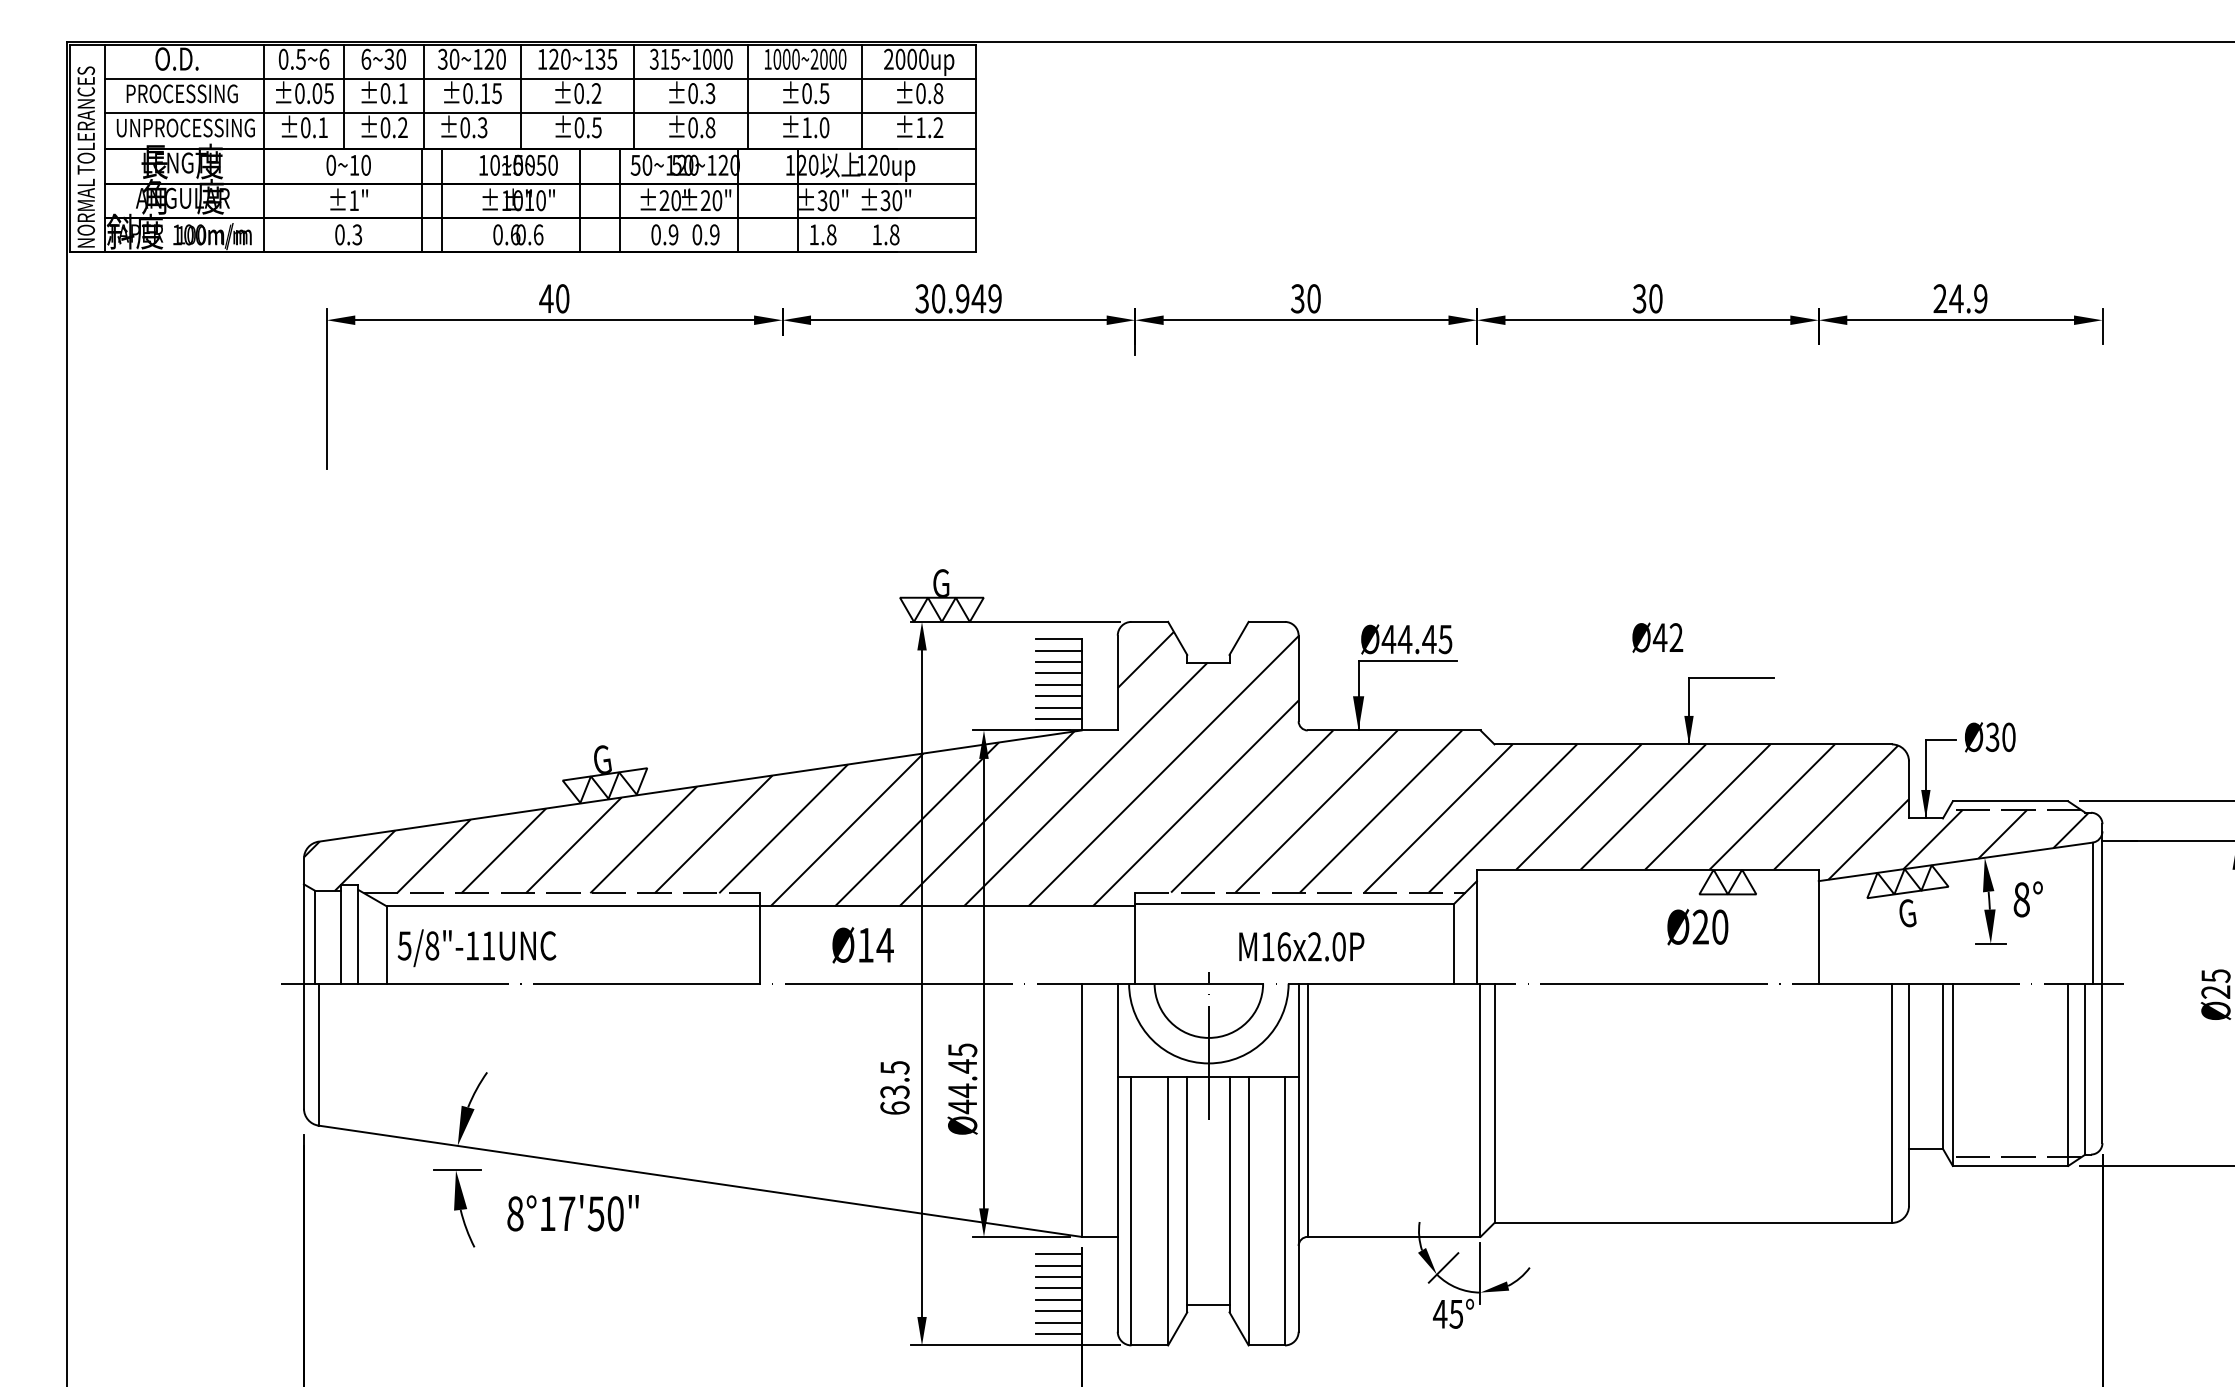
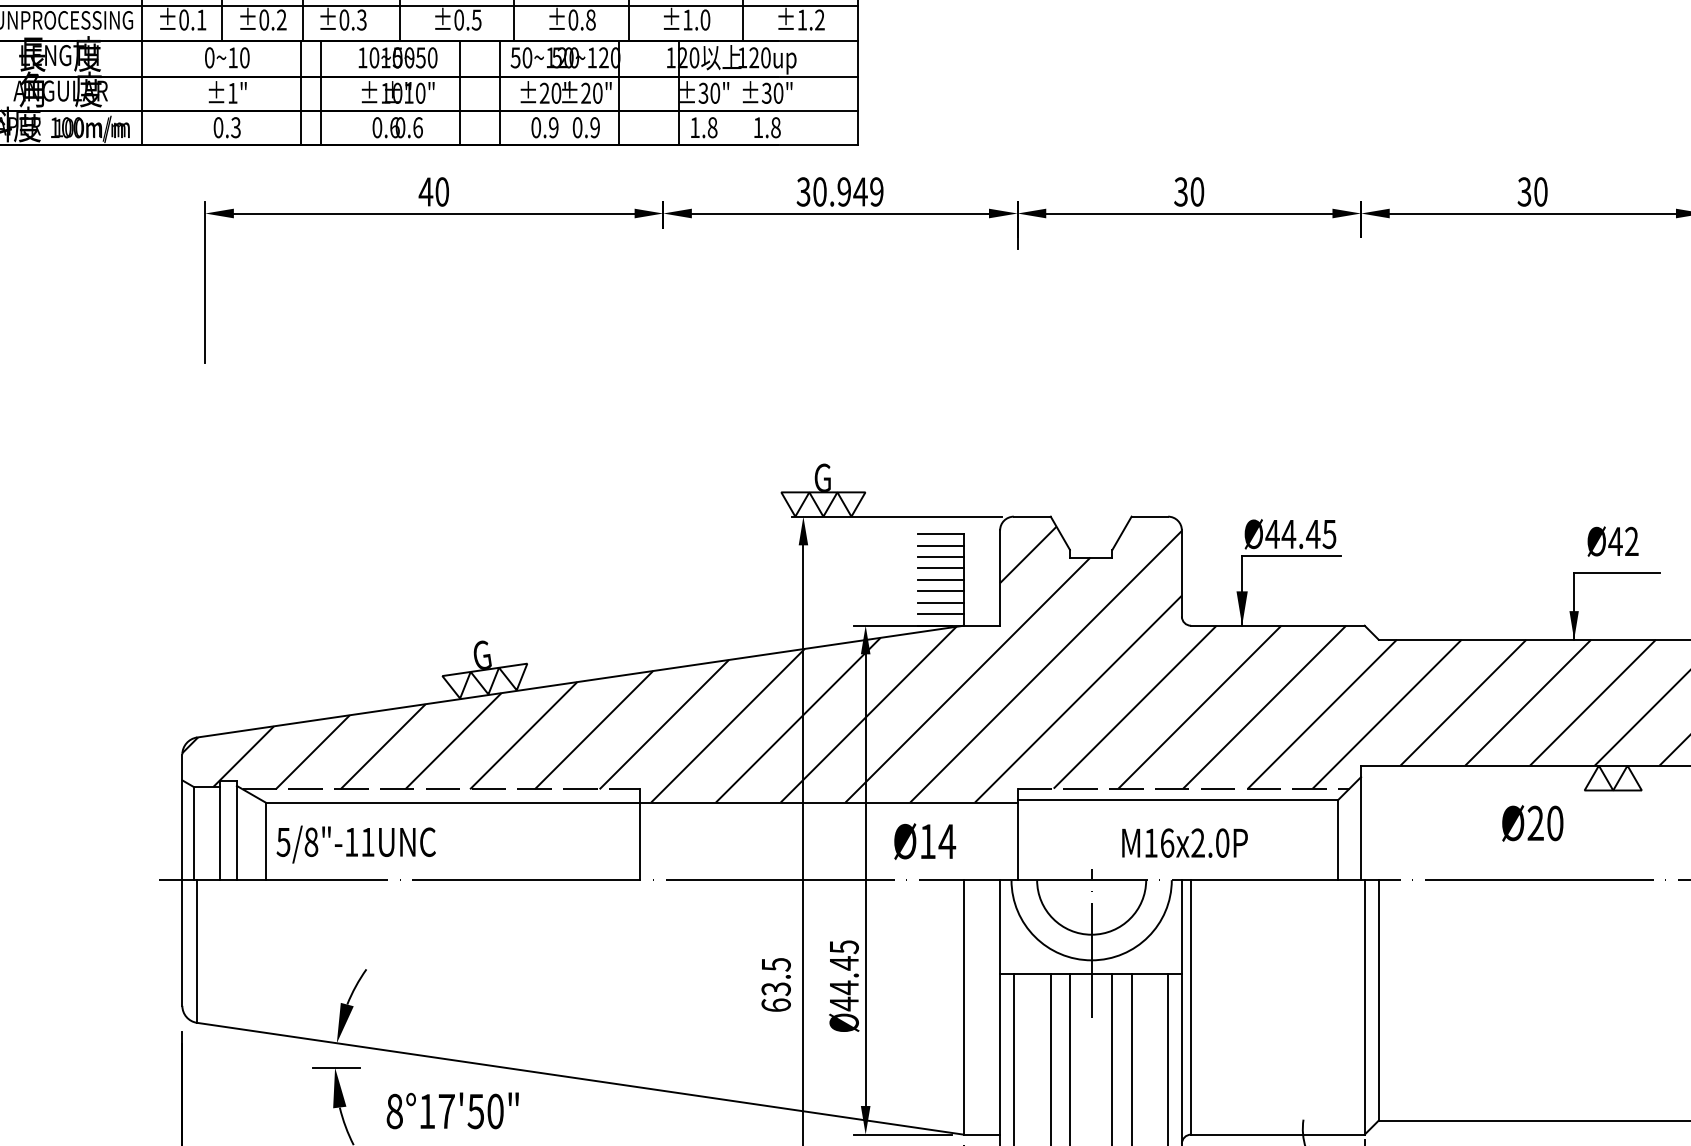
text: (1657, 637) -> (1612, 541), moved
text: (1697, 926) -> (1532, 822), moved
text: (862, 945) -> (924, 841), moved

